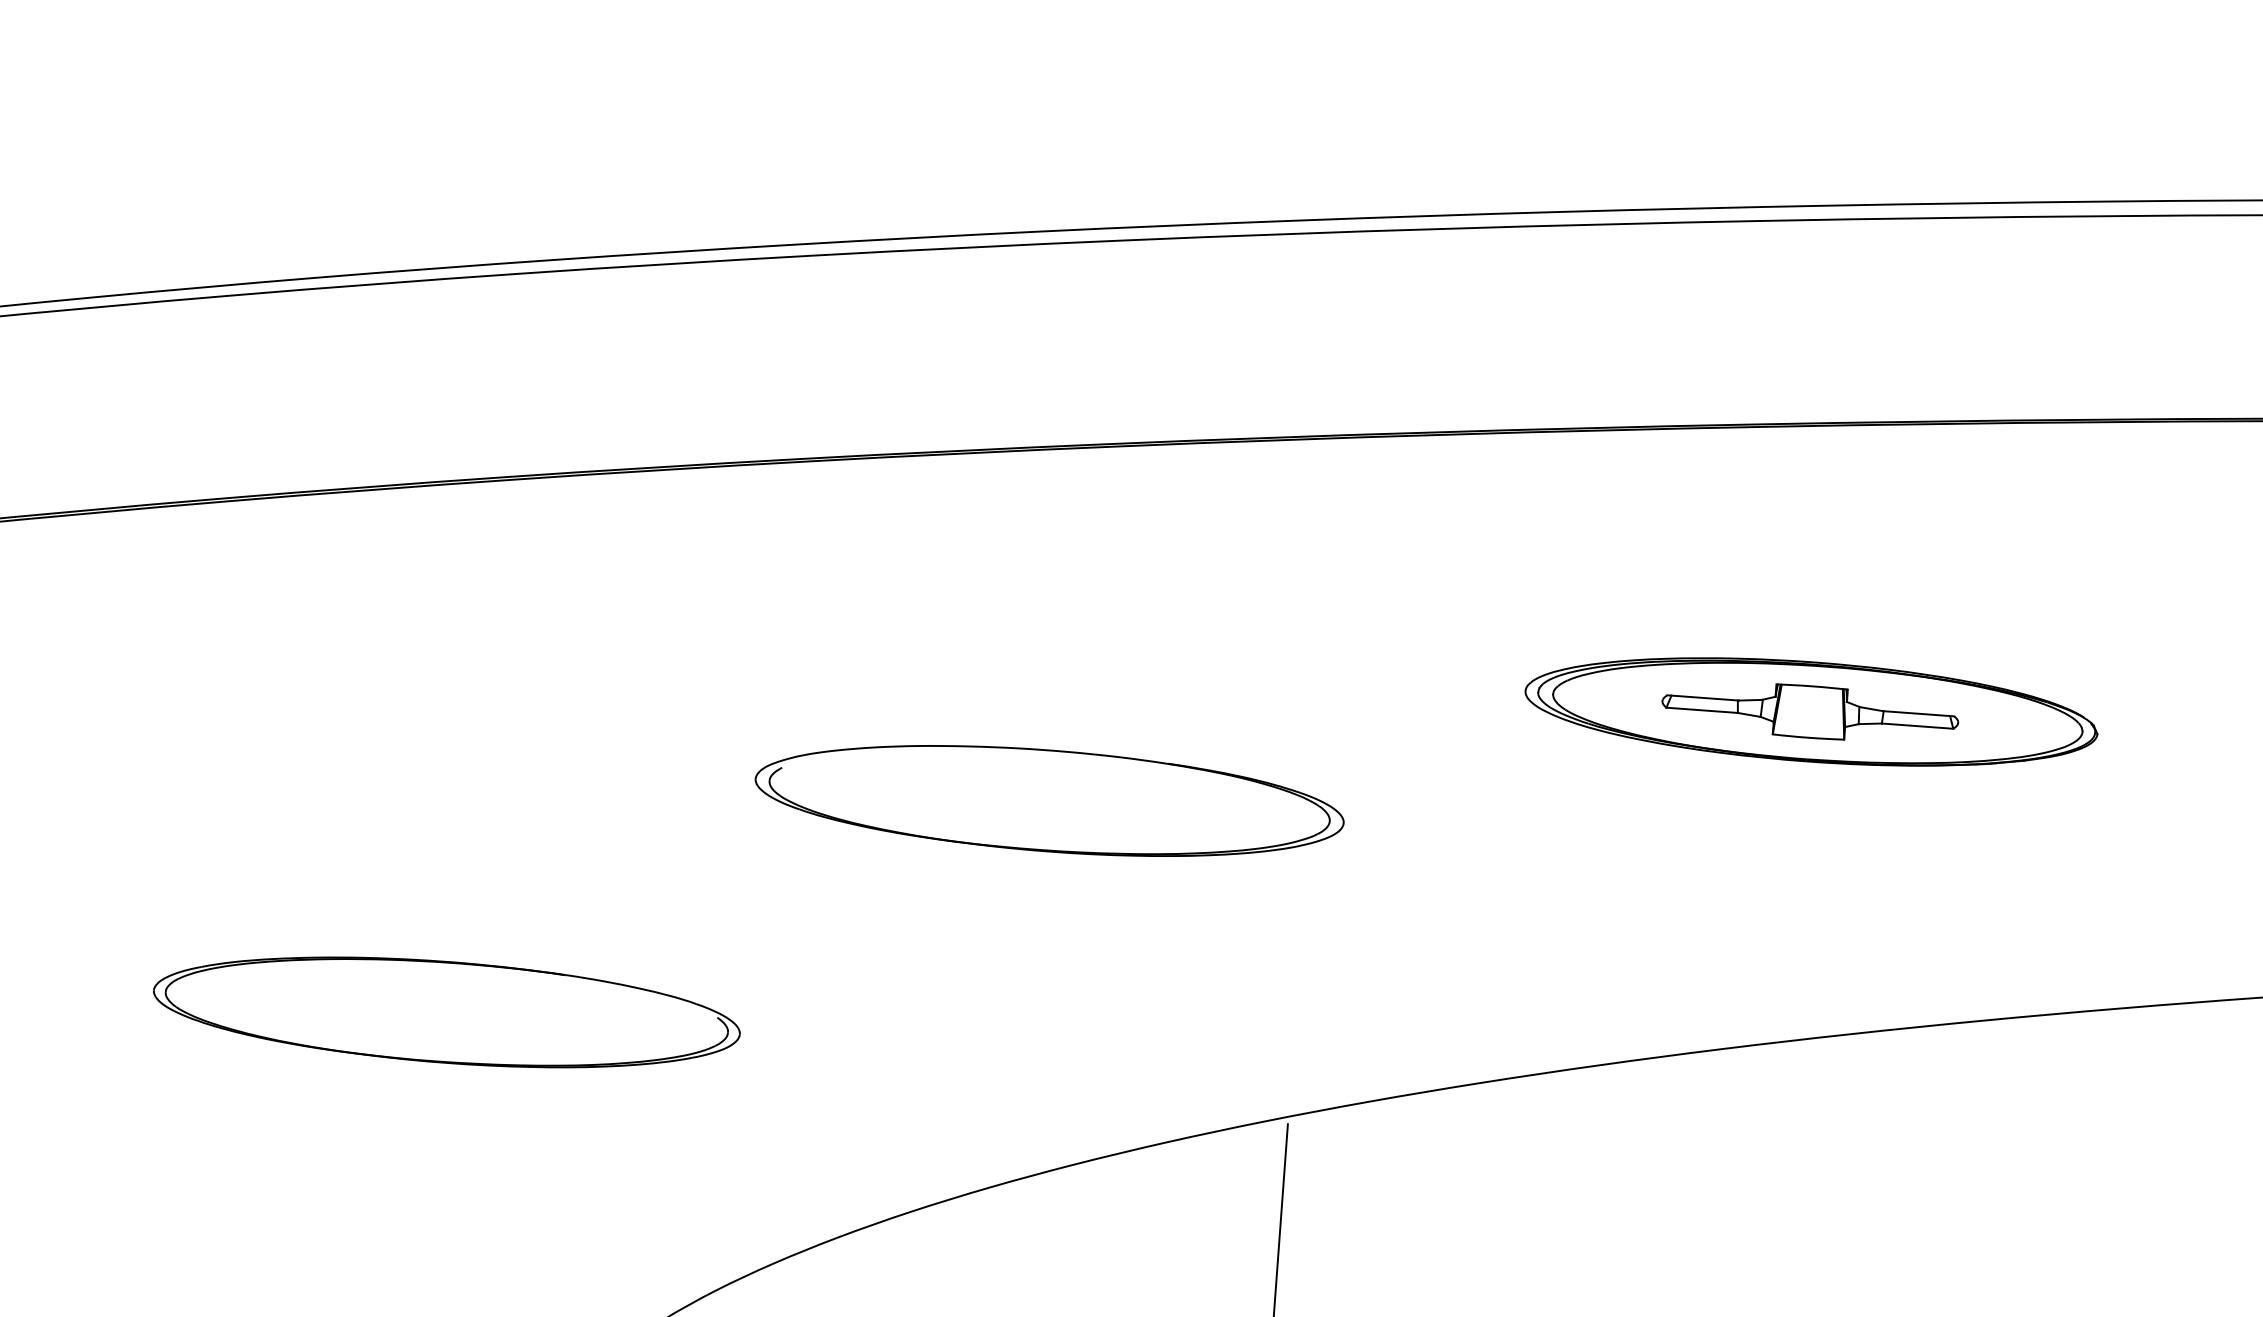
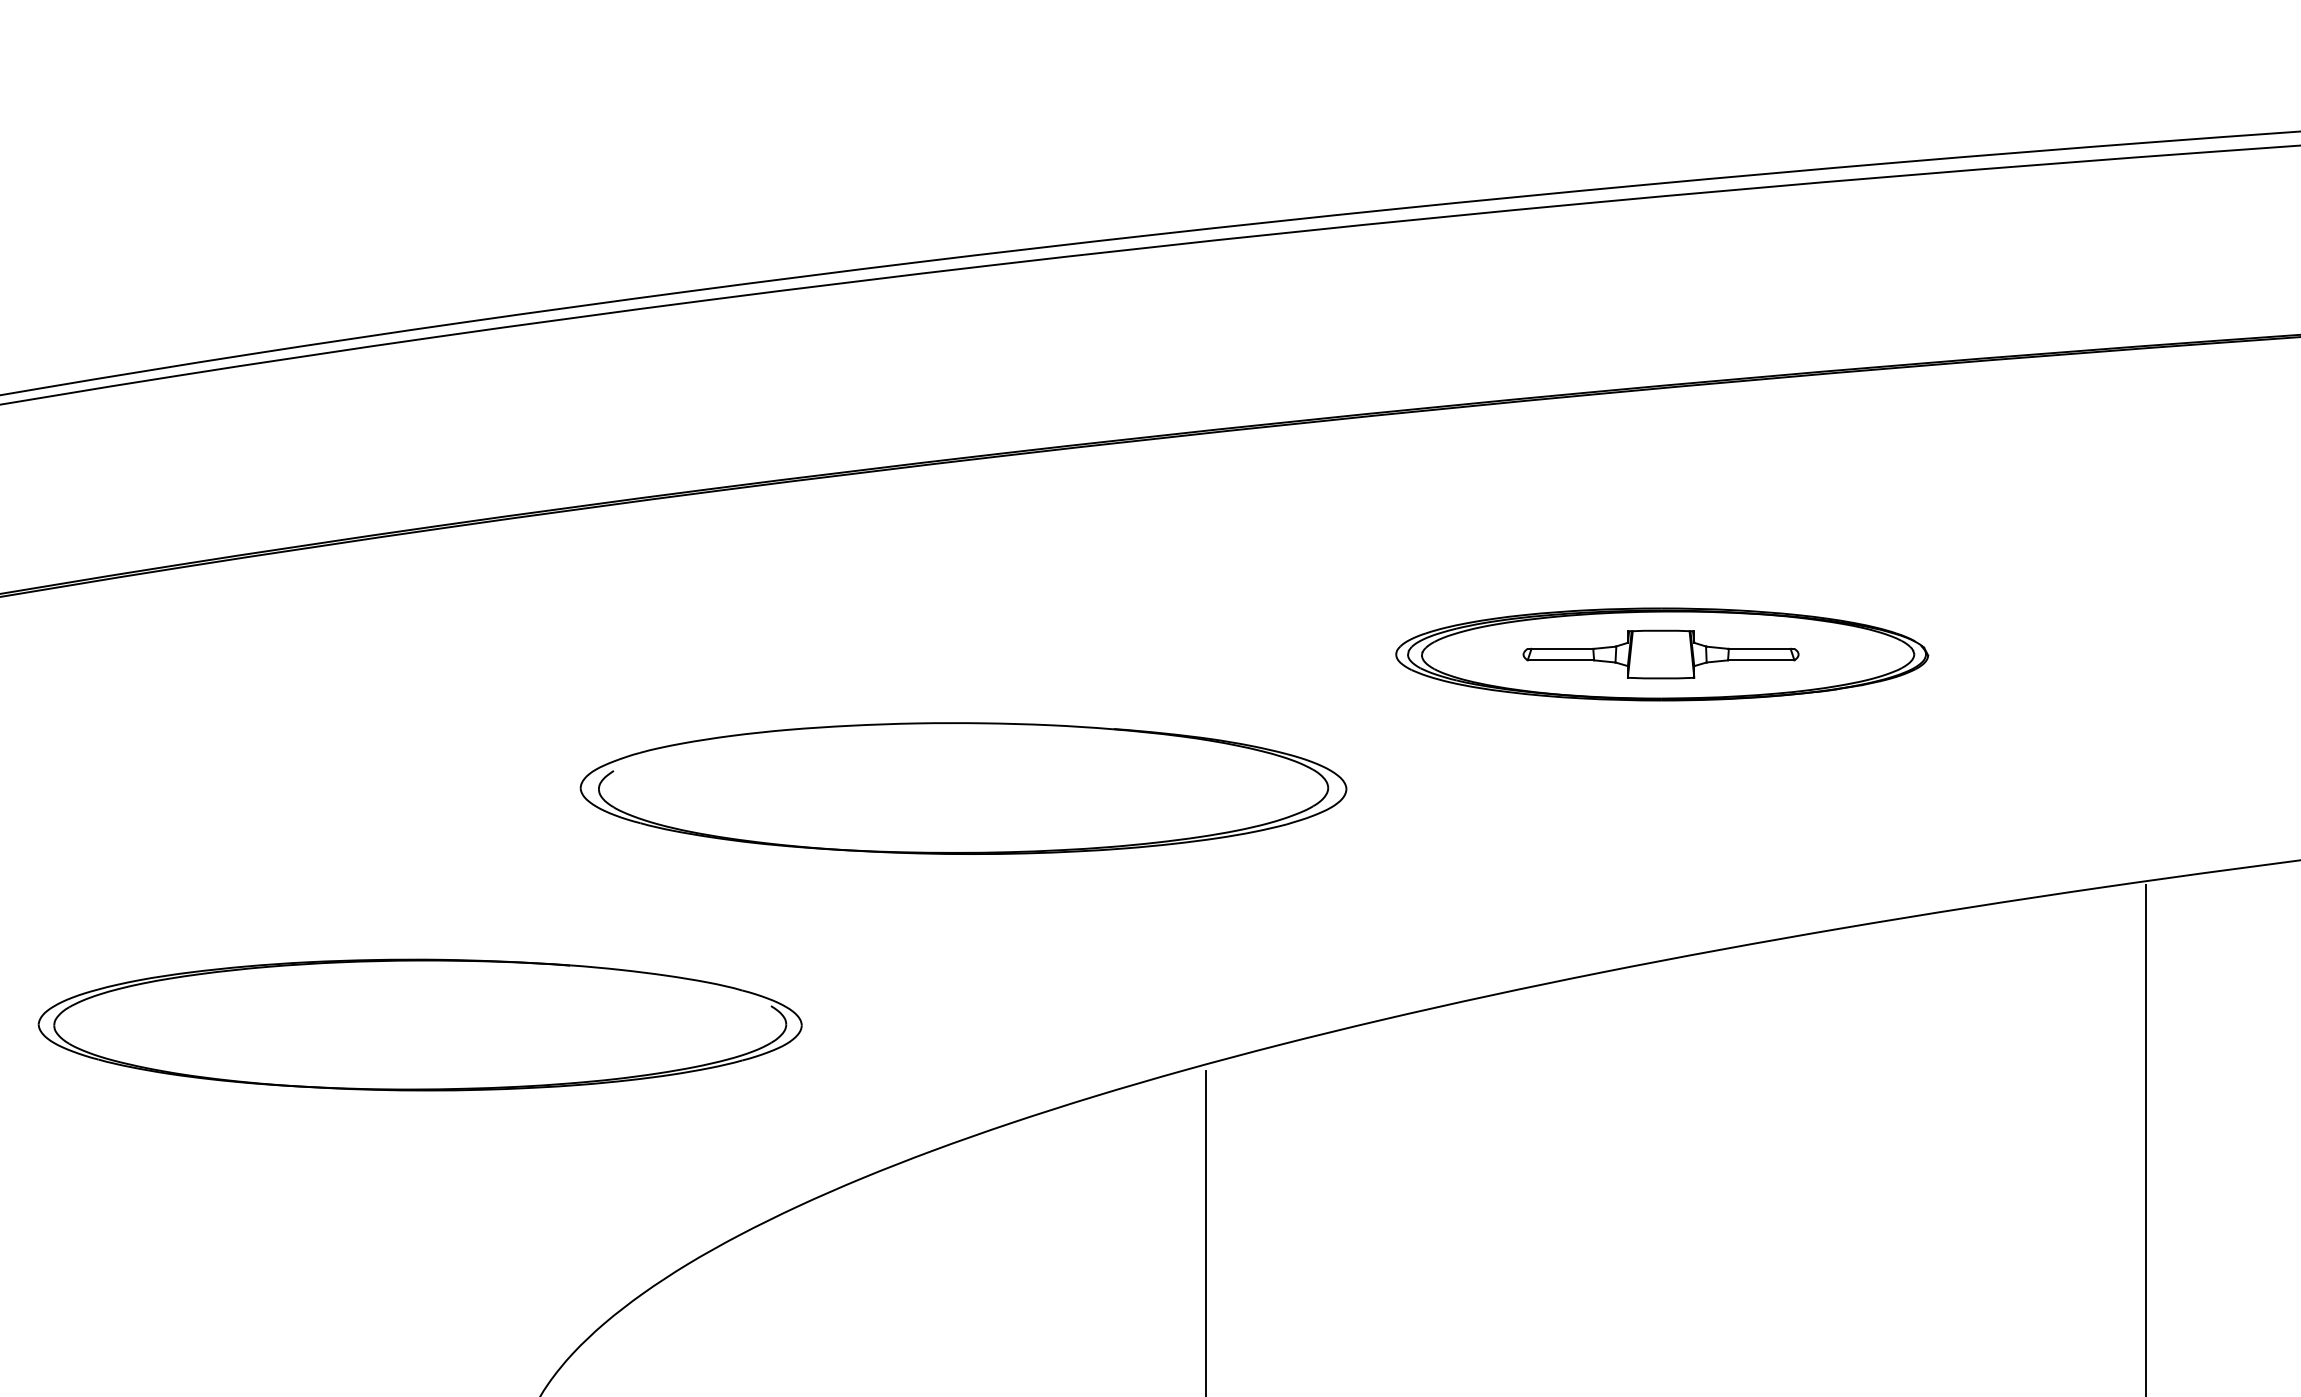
part: (1049, 800) -> (963, 788), size x1.4
part: (447, 1011) -> (420, 1024), size x1.4

